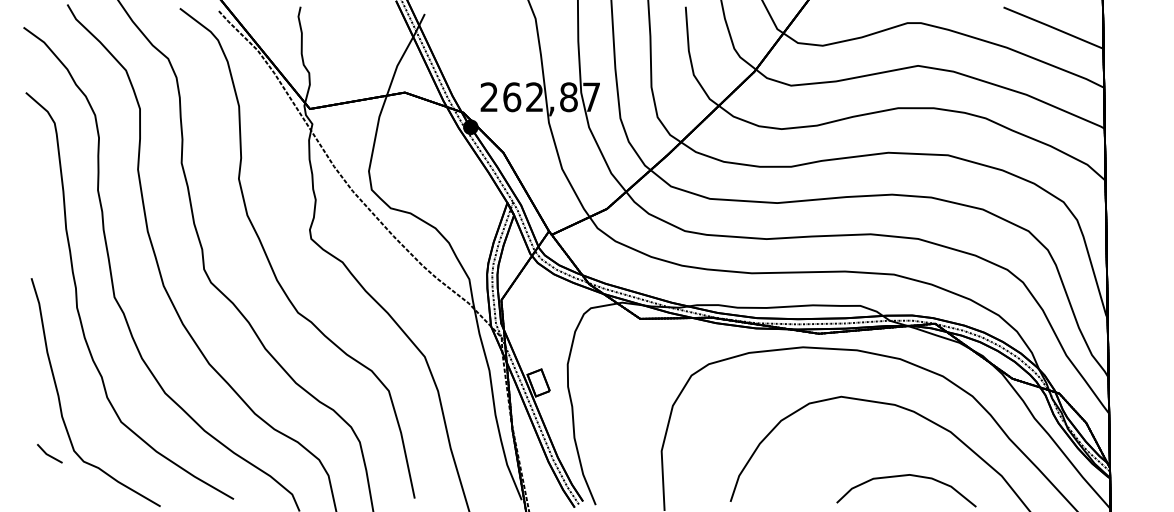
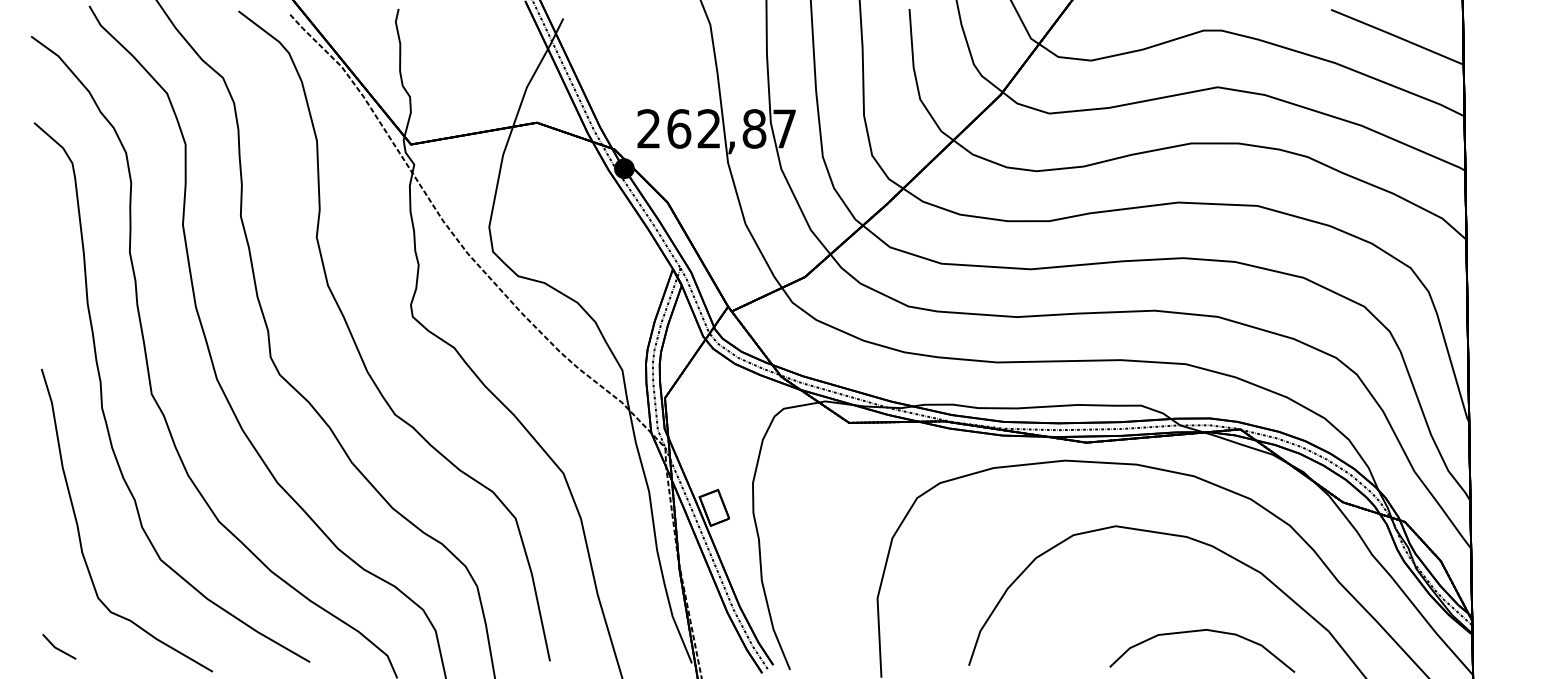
part: (49, 453) -> (58, 646), moved

